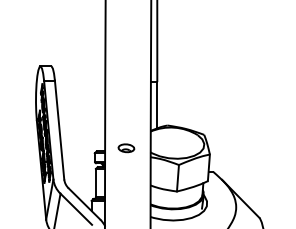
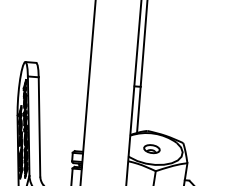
part: (126, 148) -> (151, 149), moved

